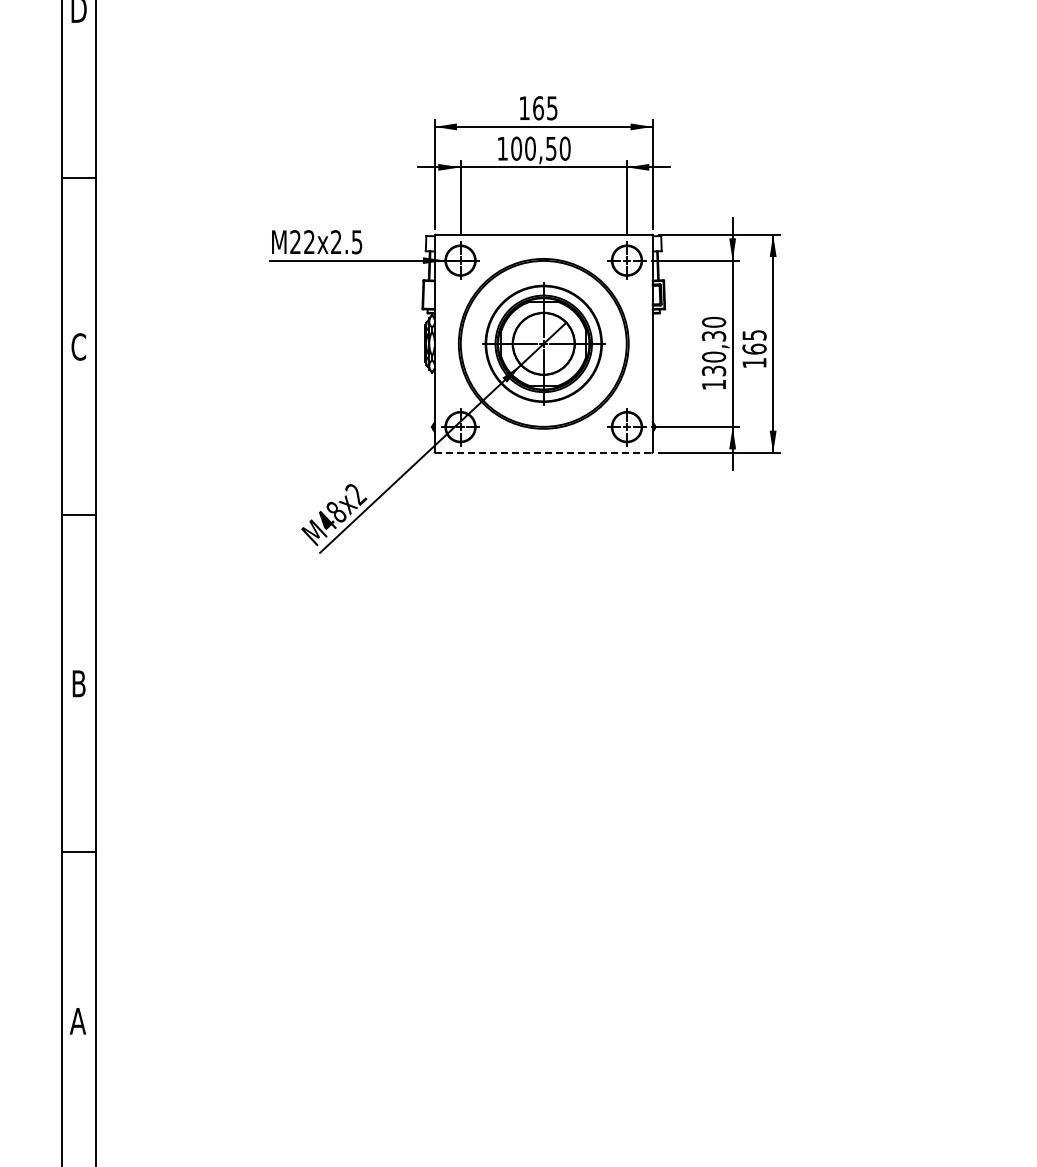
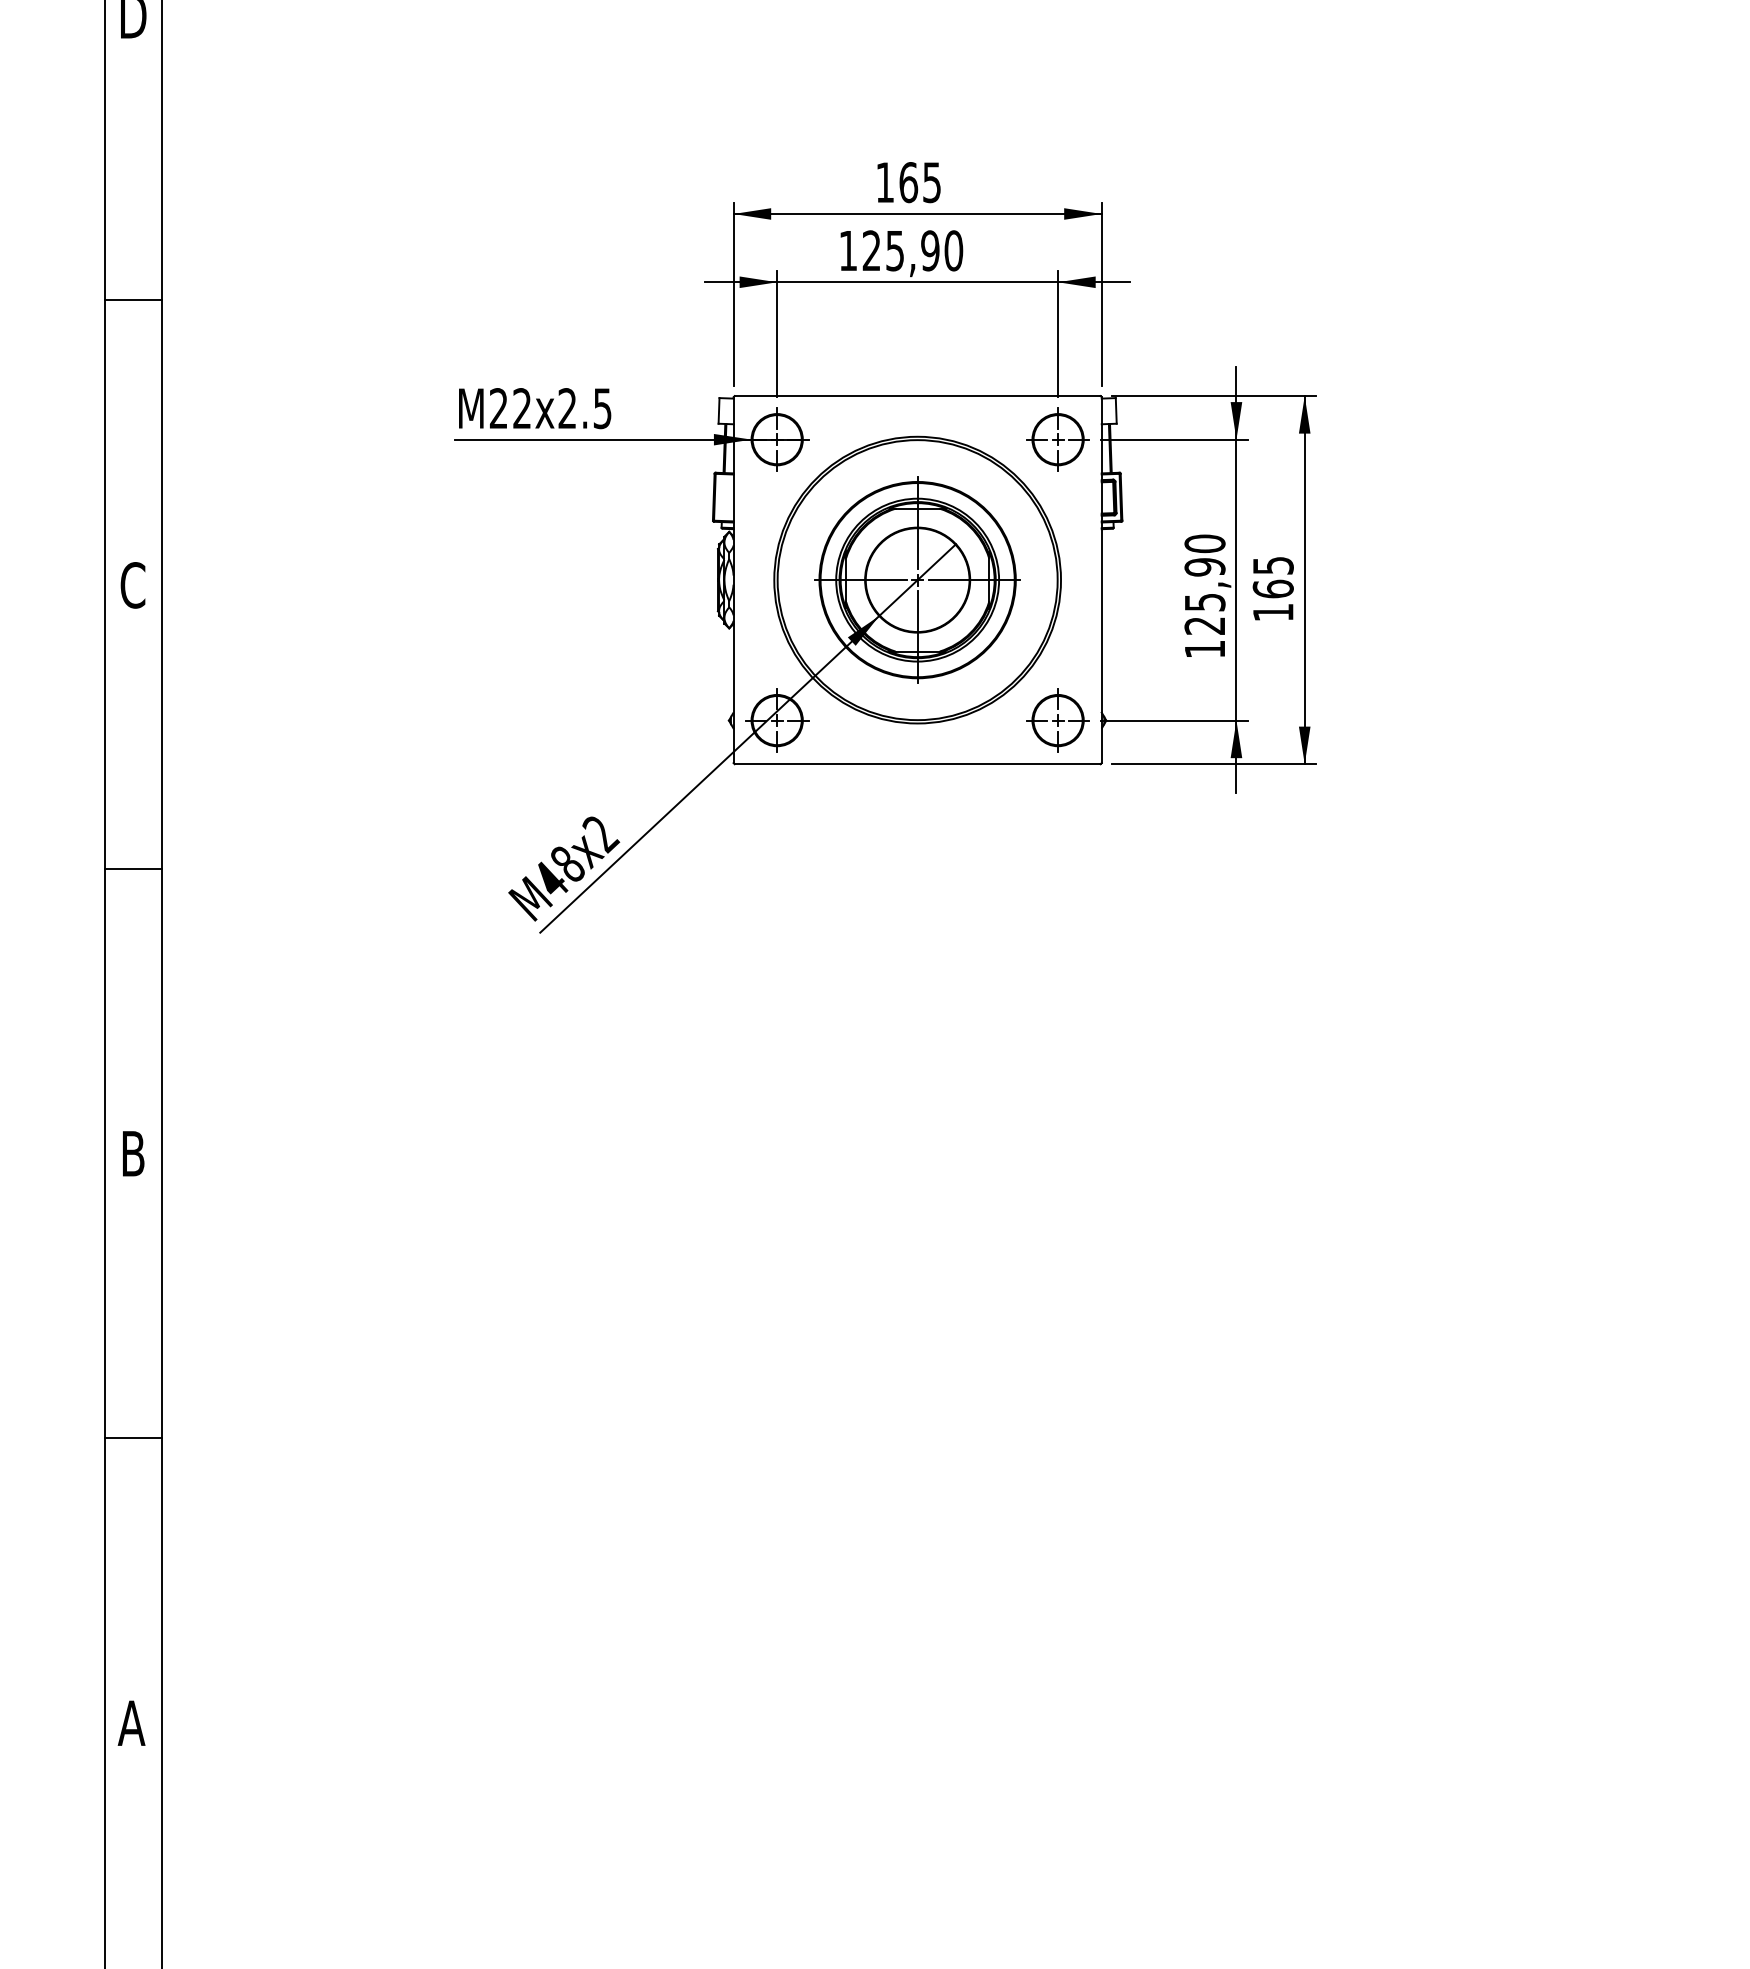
text: (533, 148) -> (900, 250), 100,50 -> 125,90
text: (714, 353) -> (1205, 596), 130,30 -> 125,90
line: (544, 452) -> (918, 763), dashed -> solid

